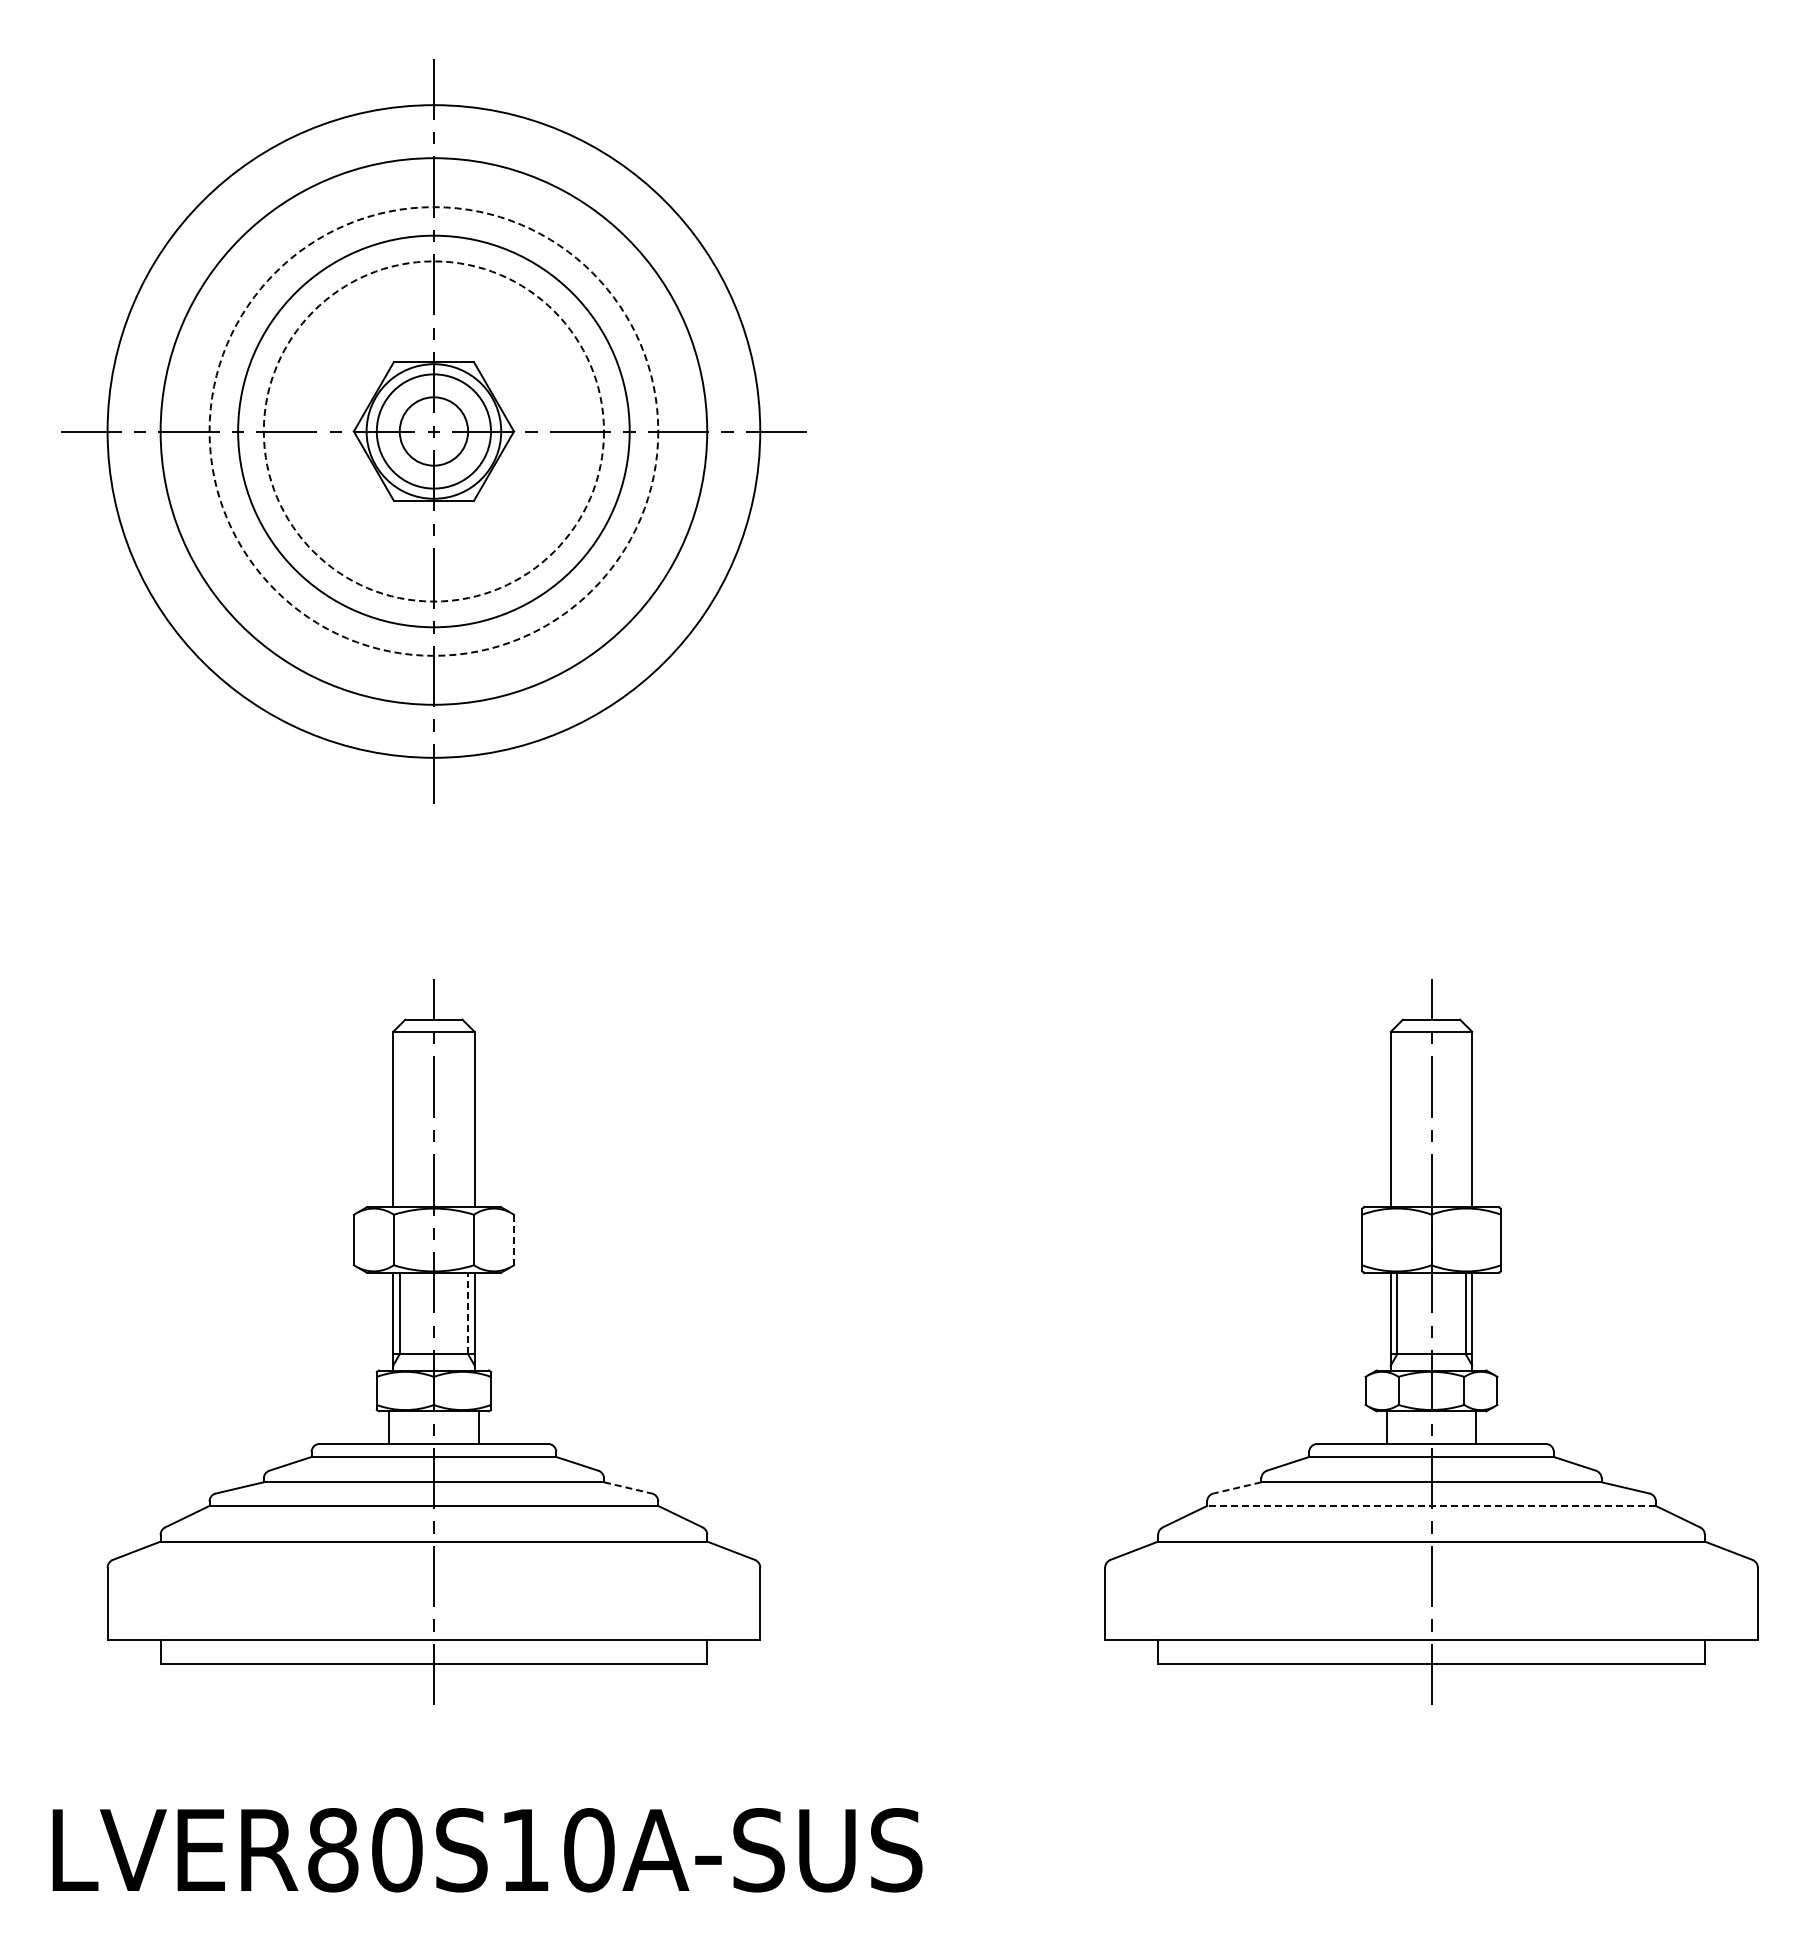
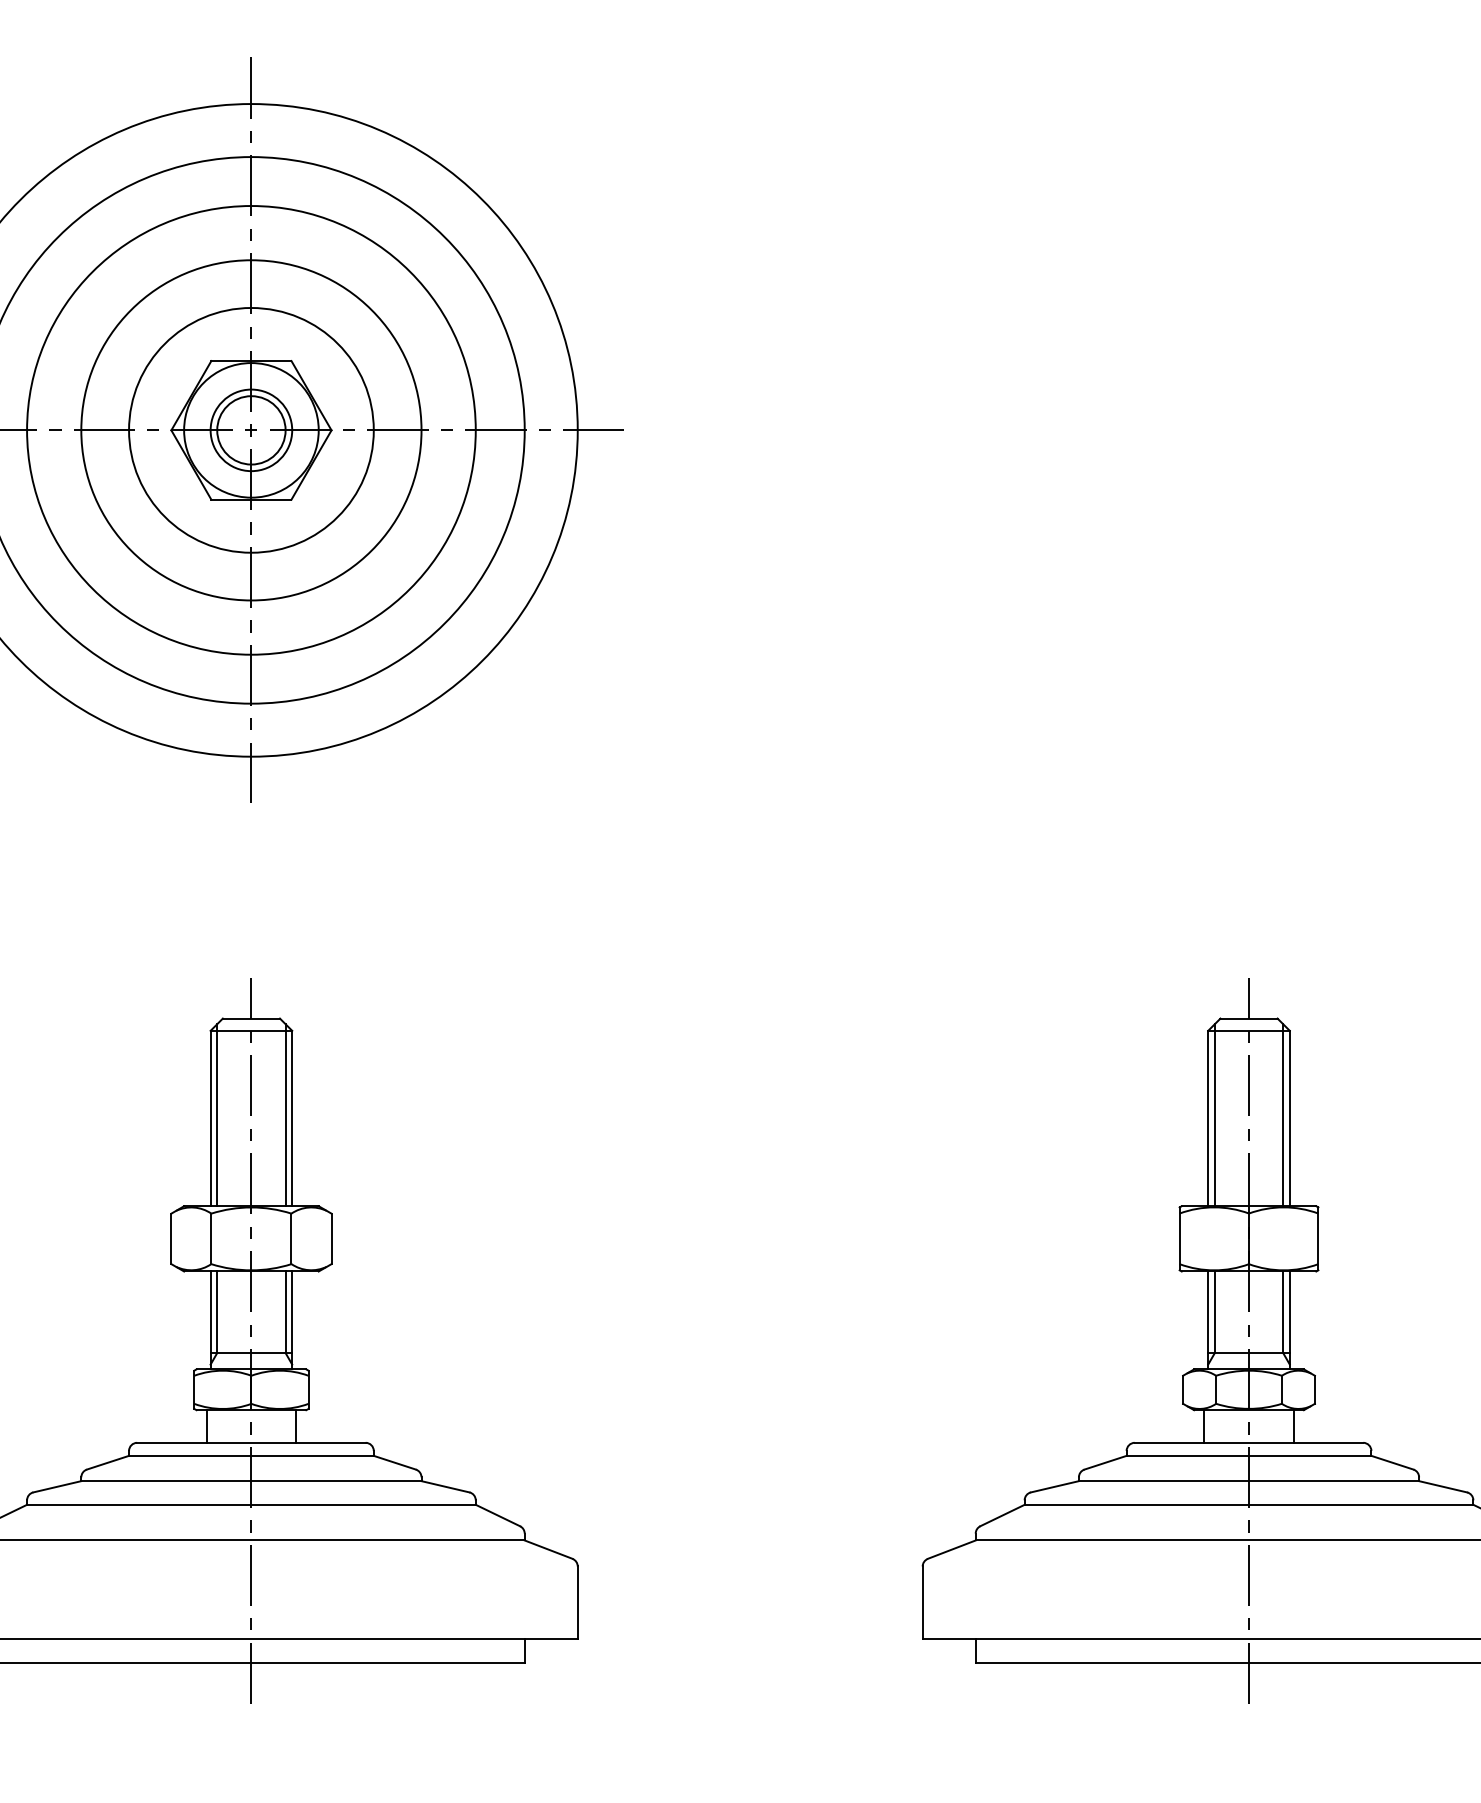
circle: (433, 431) -> (251, 430), dashed -> solid
circle: (433, 431) -> (251, 430), dashed -> solid
circle: (433, 431) -> (251, 430), size x0.62
circle: (433, 431) -> (251, 430), size x0.71
line: (399, 1116) -> (217, 1115), added
line: (468, 1116) -> (286, 1115), added
line: (1397, 1116) -> (1215, 1115), added
line: (1465, 1116) -> (1283, 1115), added
line: (514, 1240) -> (332, 1239), dashed -> solid
line: (468, 1313) -> (286, 1312), dashed -> solid
line: (628, 1487) -> (446, 1486), dashed -> solid
line: (1237, 1487) -> (1055, 1486), dashed -> solid
line: (1431, 1505) -> (1249, 1504), dashed -> solid

